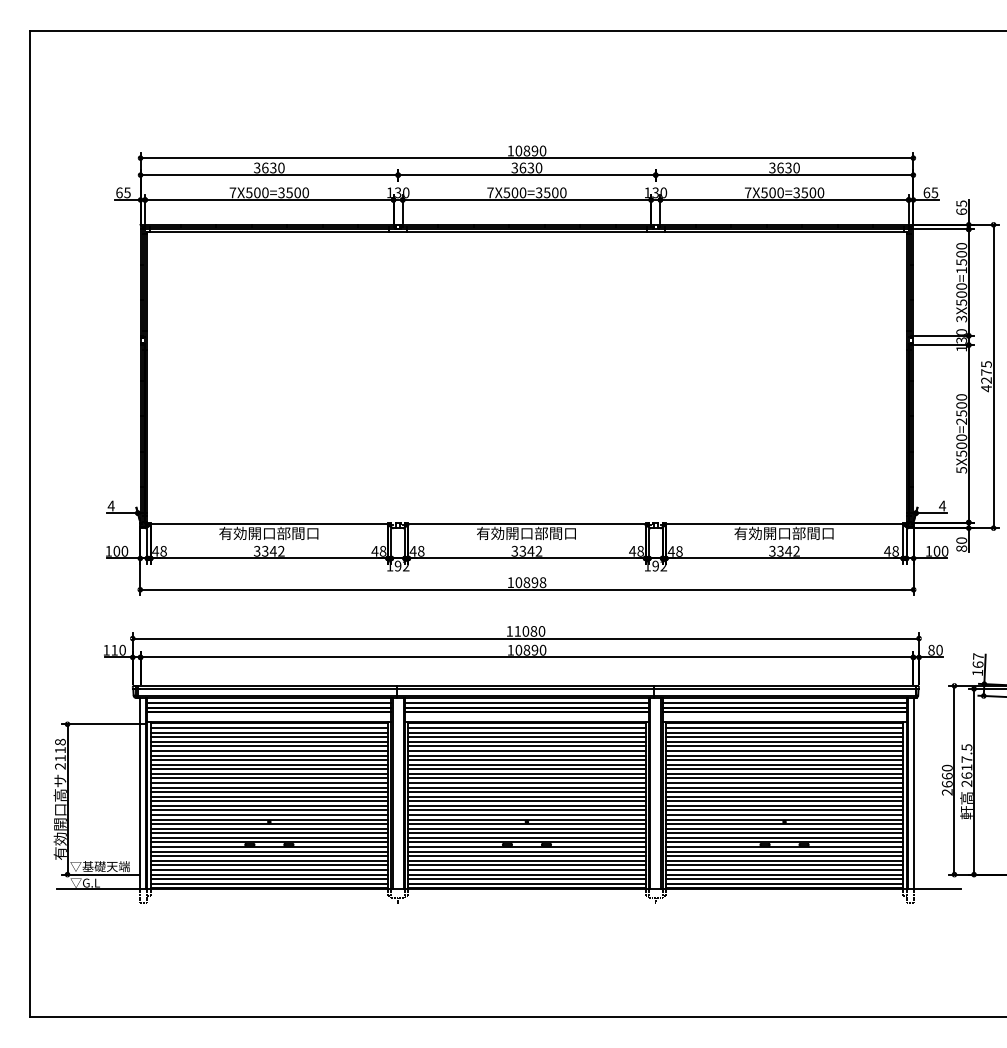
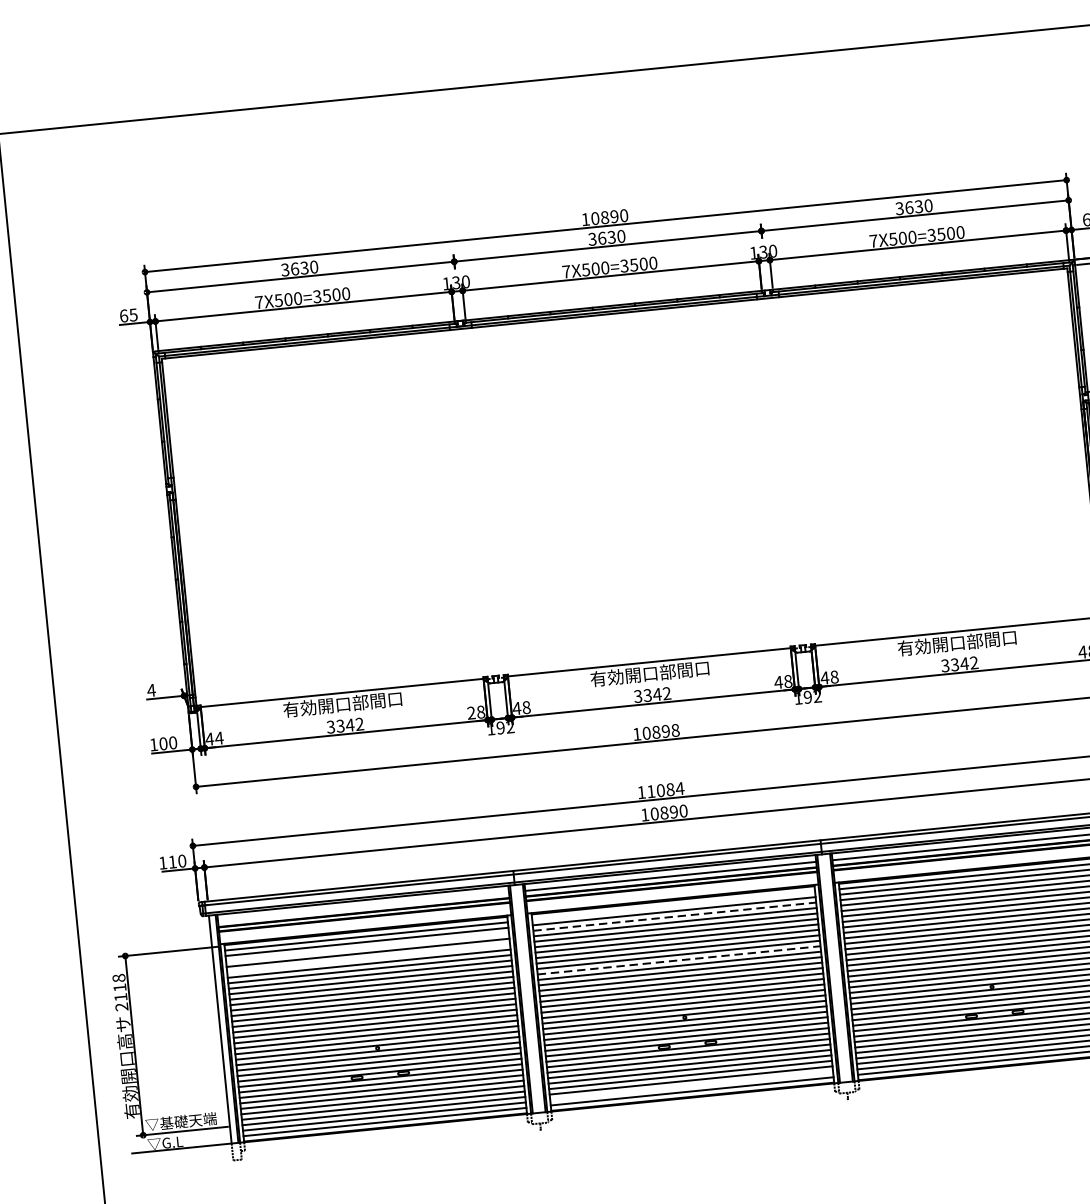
text: (163, 550) -> (219, 737), 48 -> 44
text: (374, 550) -> (470, 712), 48 -> 28
text: (541, 631) -> (679, 788), 11080 -> 11084
line: (269, 703) -> (363, 907), removed
line: (526, 728) -> (673, 906), removed
line: (268, 737) -> (366, 947), removed
line: (526, 737) -> (674, 917), solid -> dashed
line: (268, 746) -> (367, 958), removed
line: (526, 773) -> (678, 960), solid -> dashed
line: (526, 879) -> (691, 1086), removed

